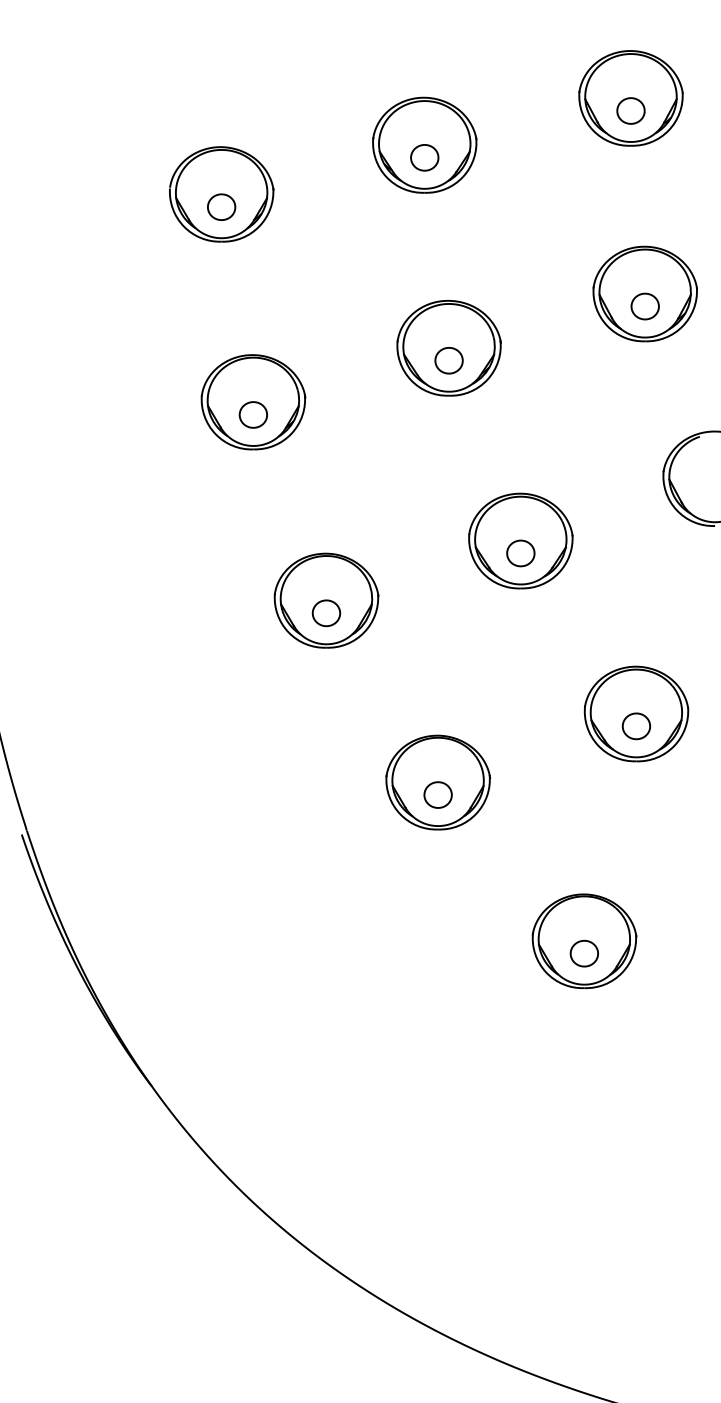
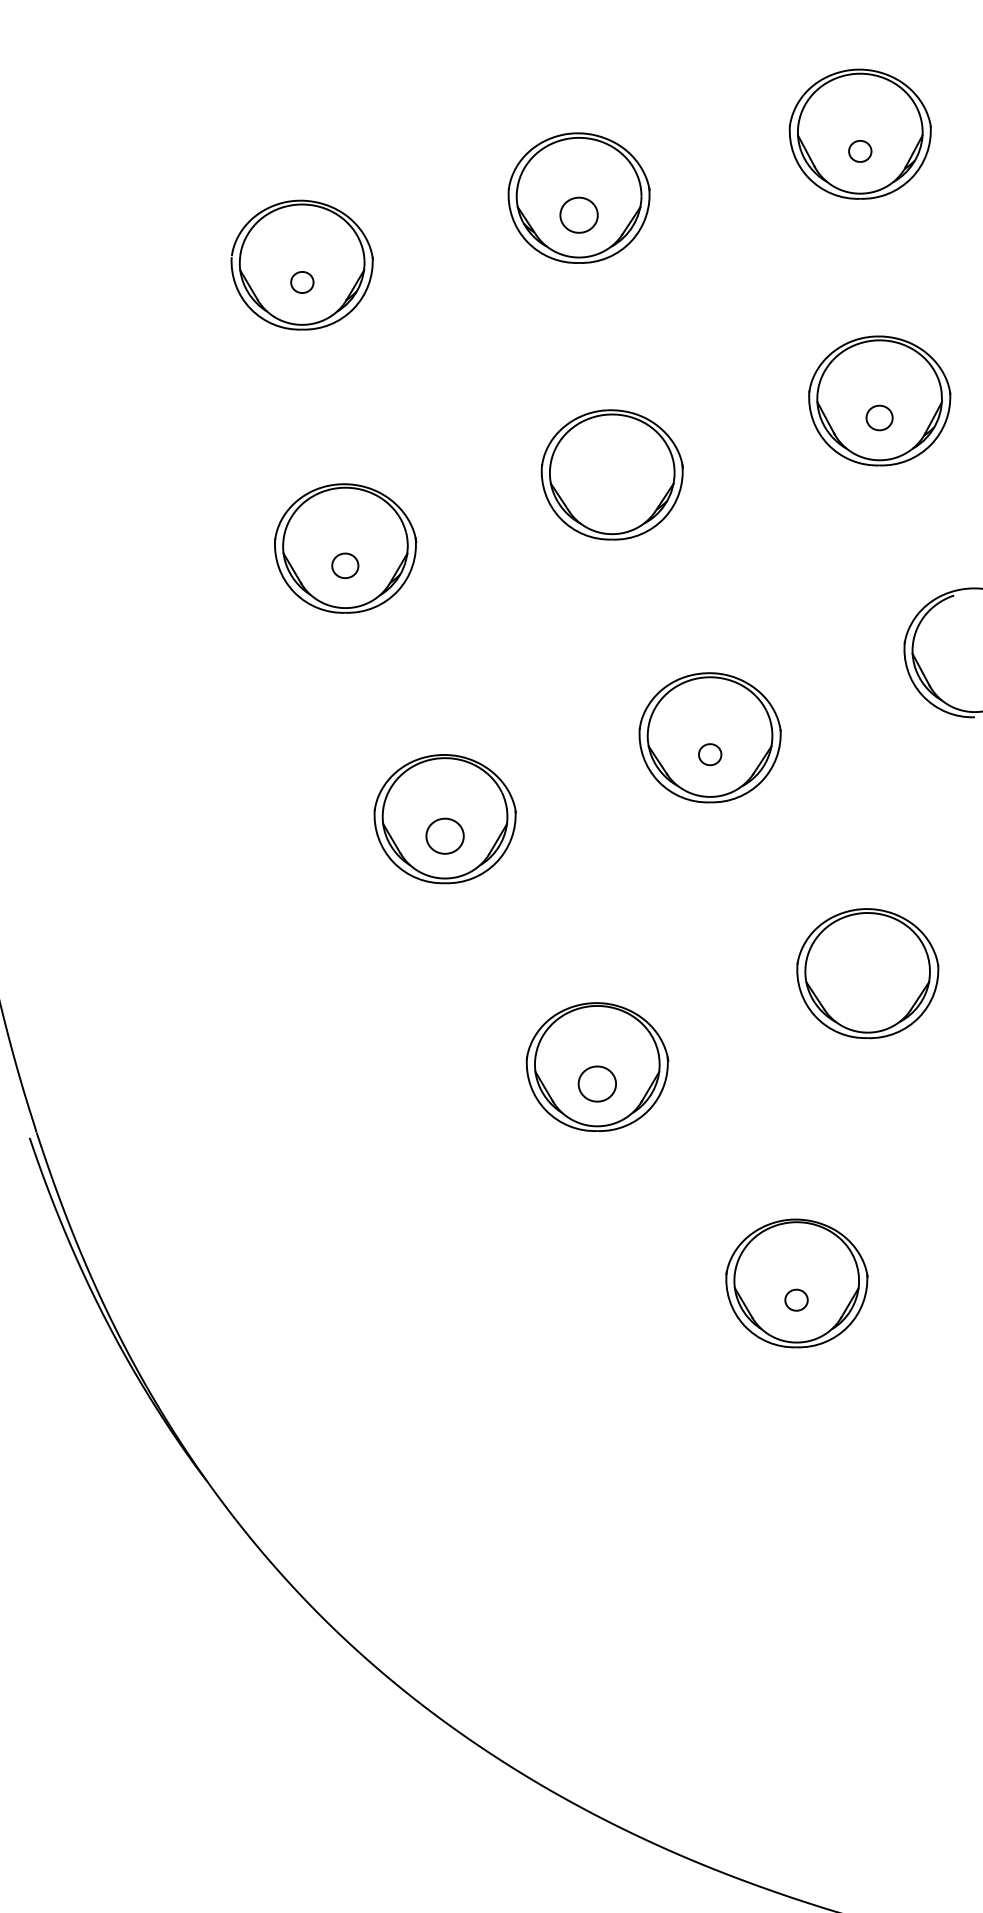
part: (630, 110) -> (859, 150), size x0.6
part: (221, 206) -> (301, 281), size x0.6
part: (644, 306) -> (878, 417), size x0.7
part: (448, 360) -> (611, 491), removed
part: (252, 414) -> (344, 565), size x0.7
part: (520, 553) -> (709, 754), size x0.6
part: (636, 726) -> (867, 990), removed
part: (583, 953) -> (795, 1300), size x0.6

